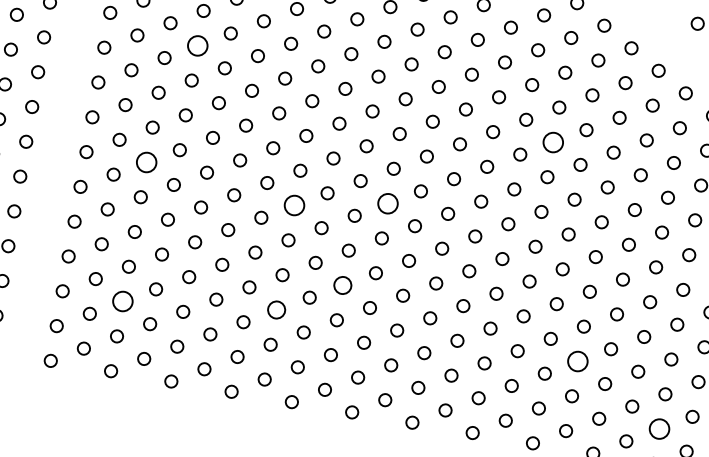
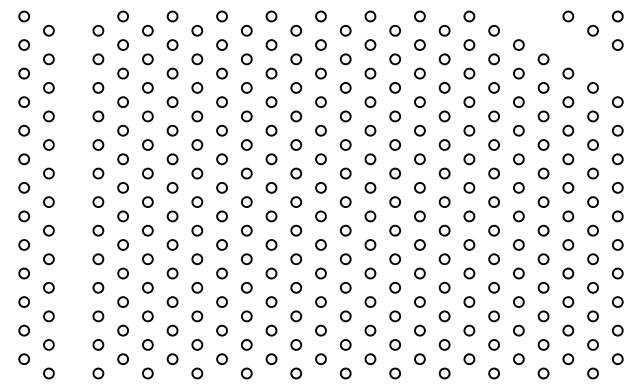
circle: (197, 44) -> (172, 101), size x0.62
circle: (553, 142) -> (469, 130), size x0.62
circle: (146, 161) -> (147, 201), size x0.62
circle: (387, 202) -> (345, 201), size x0.62
circle: (294, 205) -> (271, 216), size x0.62
circle: (342, 285) -> (320, 273), size x0.71
circle: (122, 301) -> (147, 316), size x0.62
circle: (276, 309) -> (271, 301), size x0.71
circle: (577, 360) -> (518, 301), size x0.62
circle: (658, 428) -> (592, 344), size x0.62

